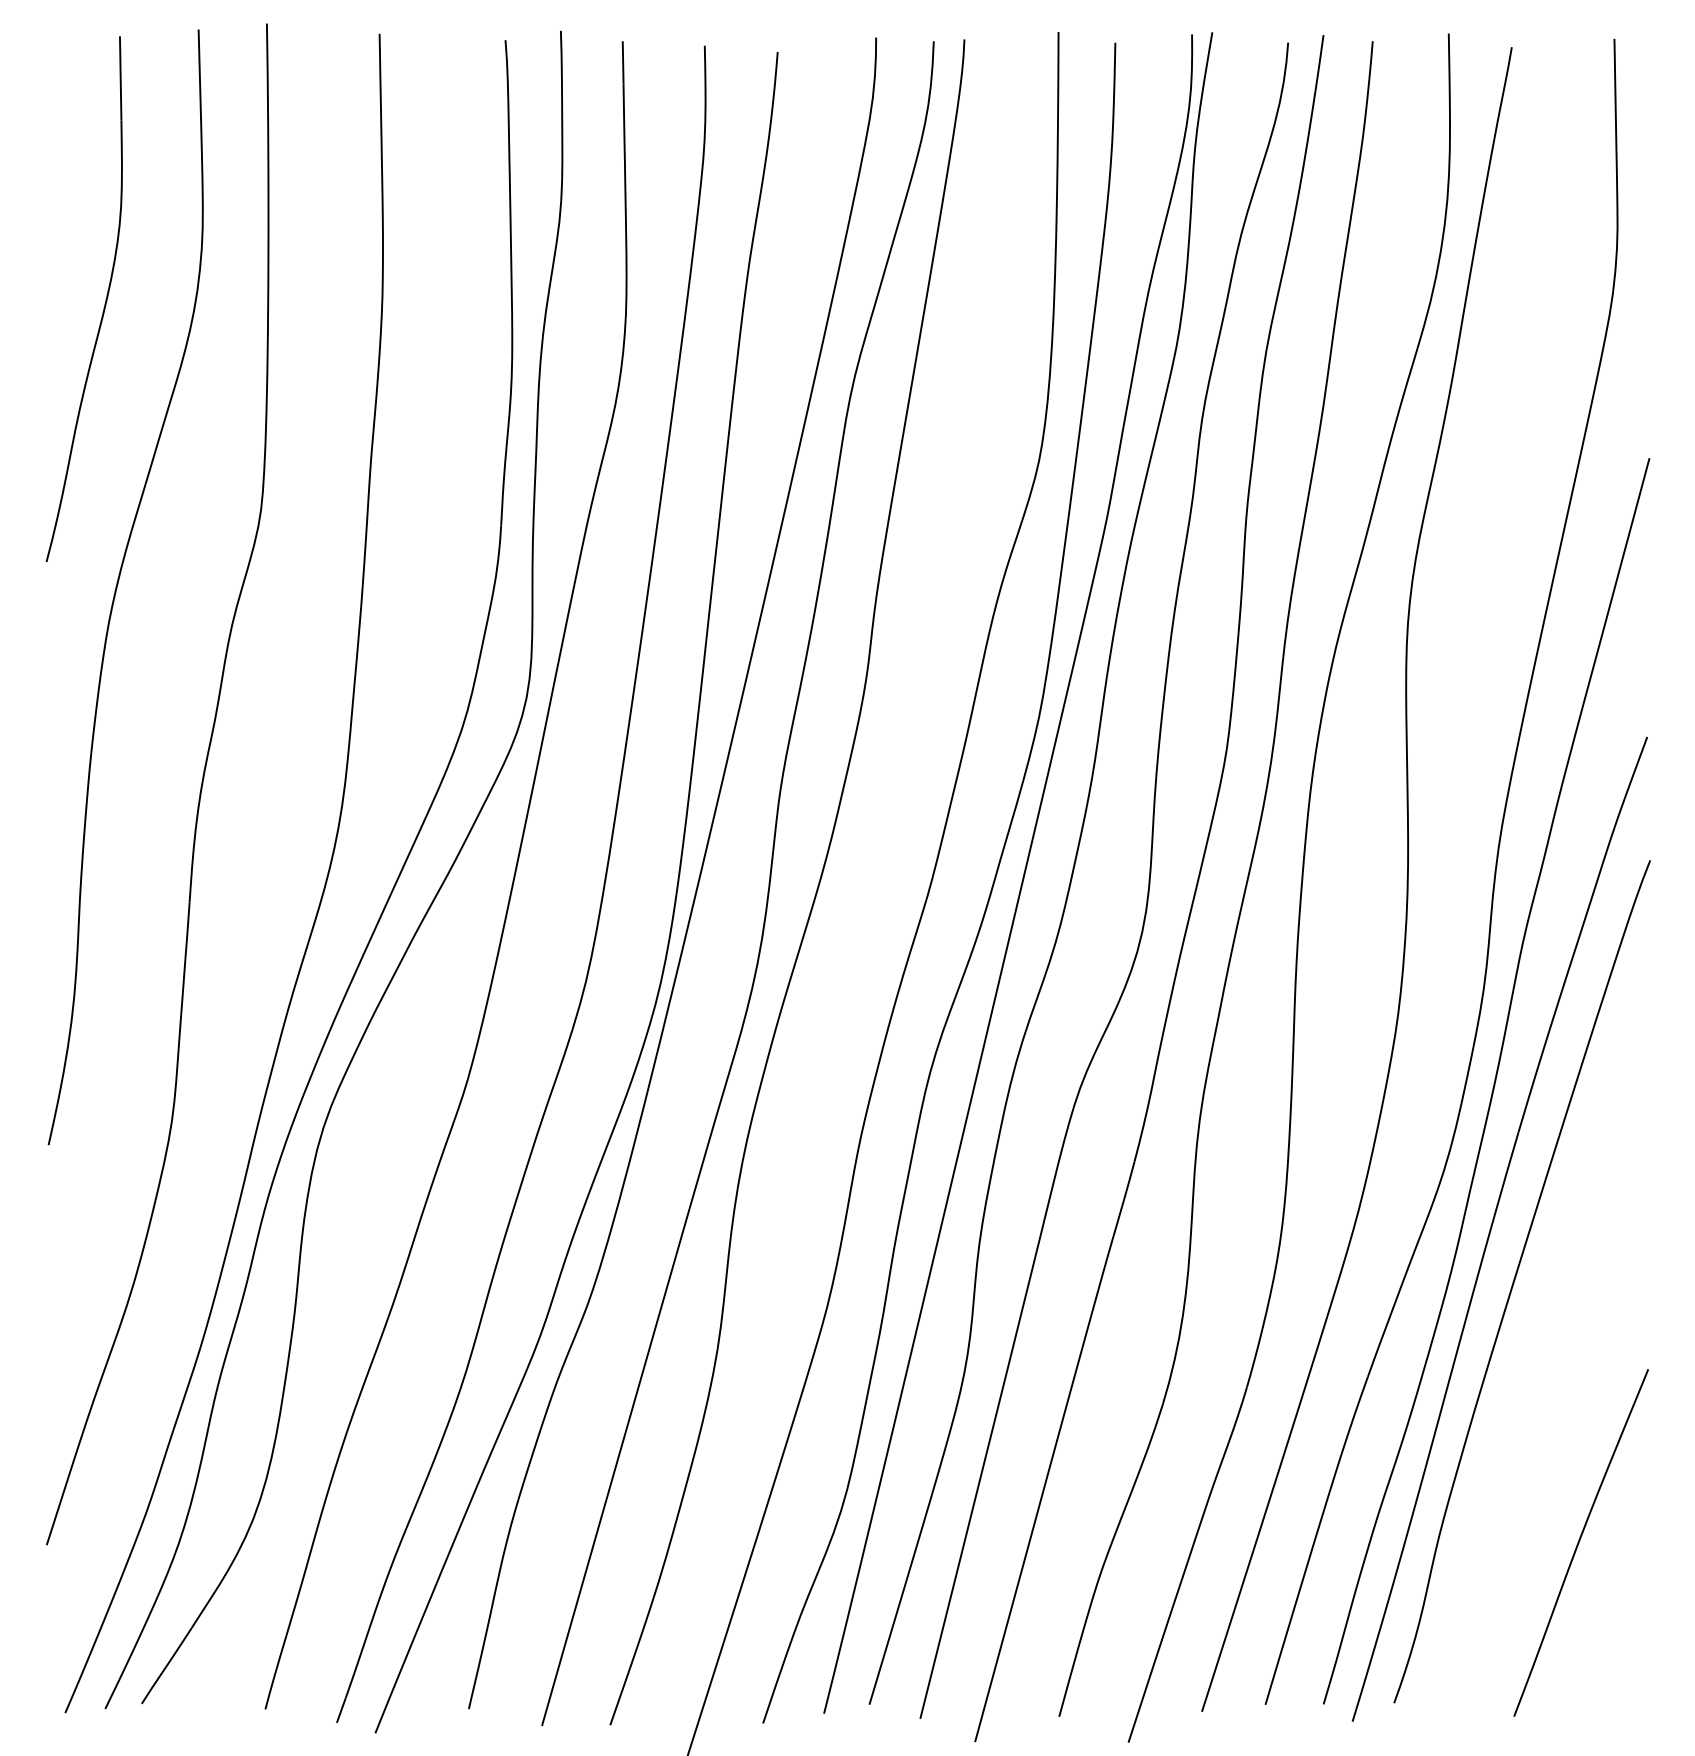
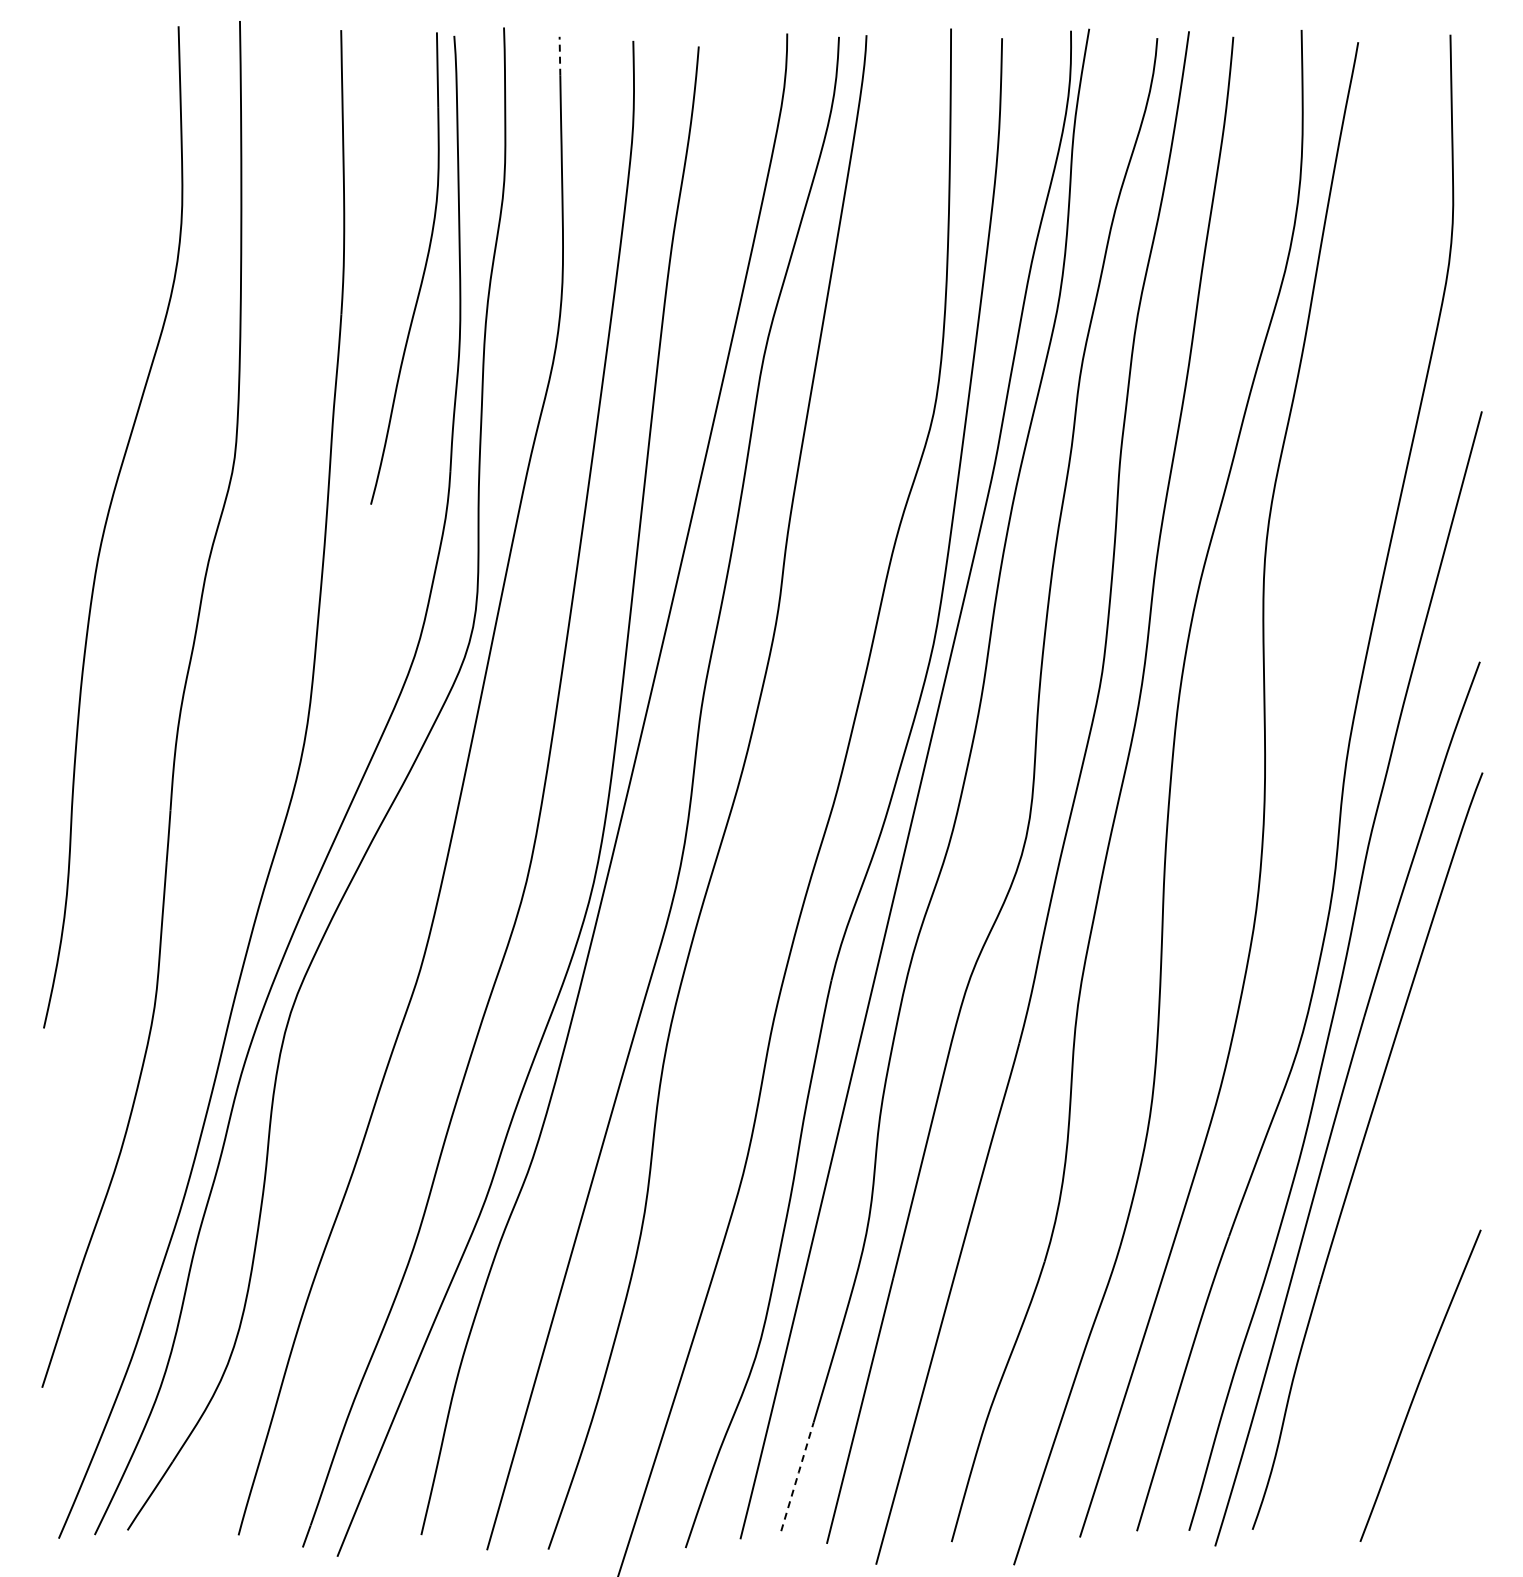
line: (622, 63) -> (559, 56), solid -> dashed
part: (103, 305) -> (422, 274), moved
line: (887, 1643) -> (797, 1476), solid -> dashed

